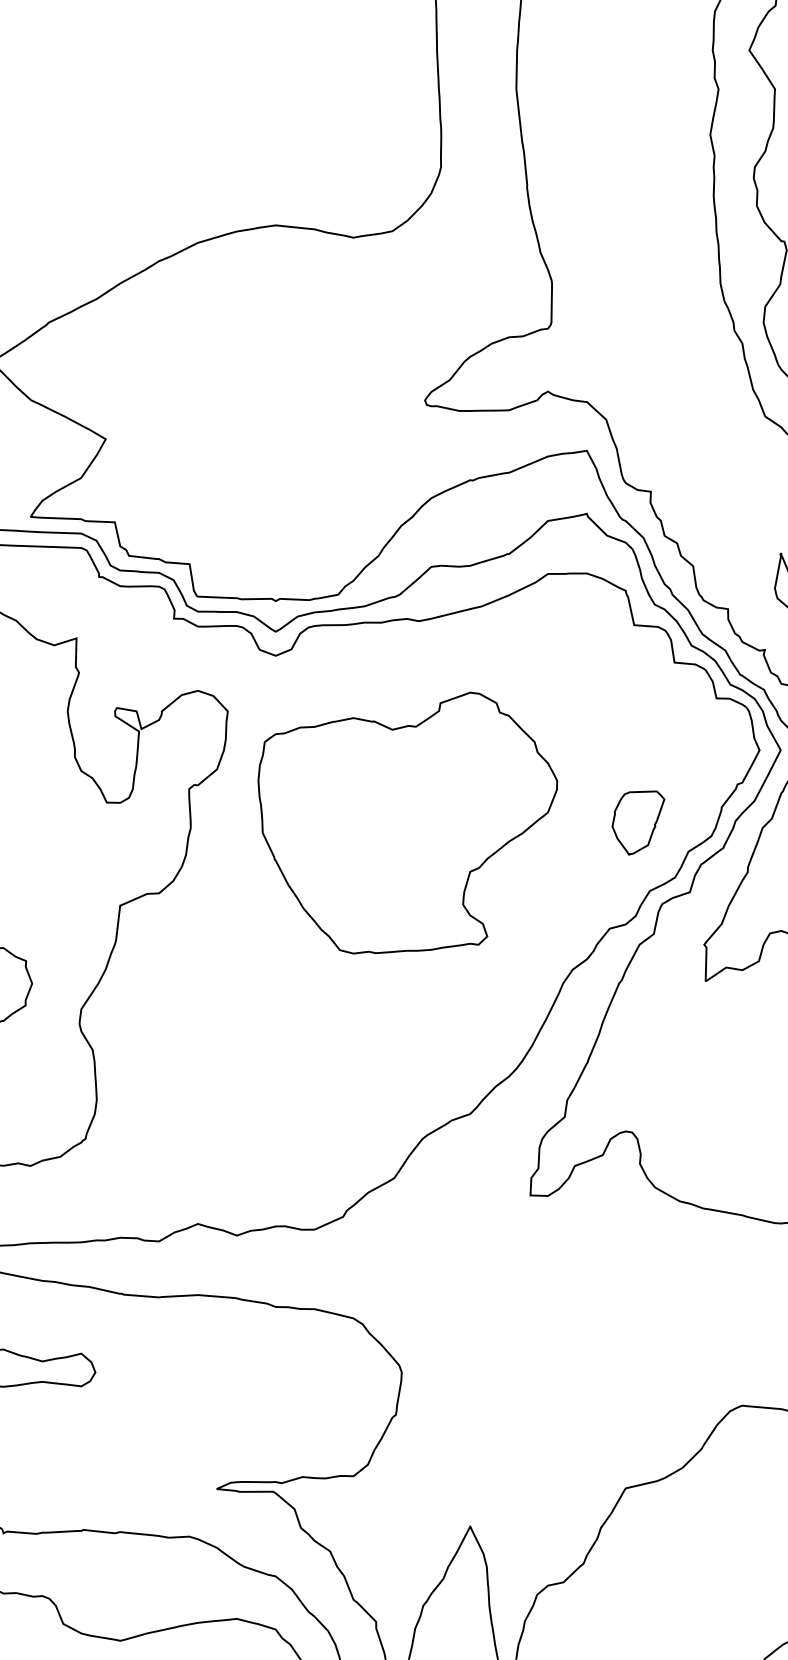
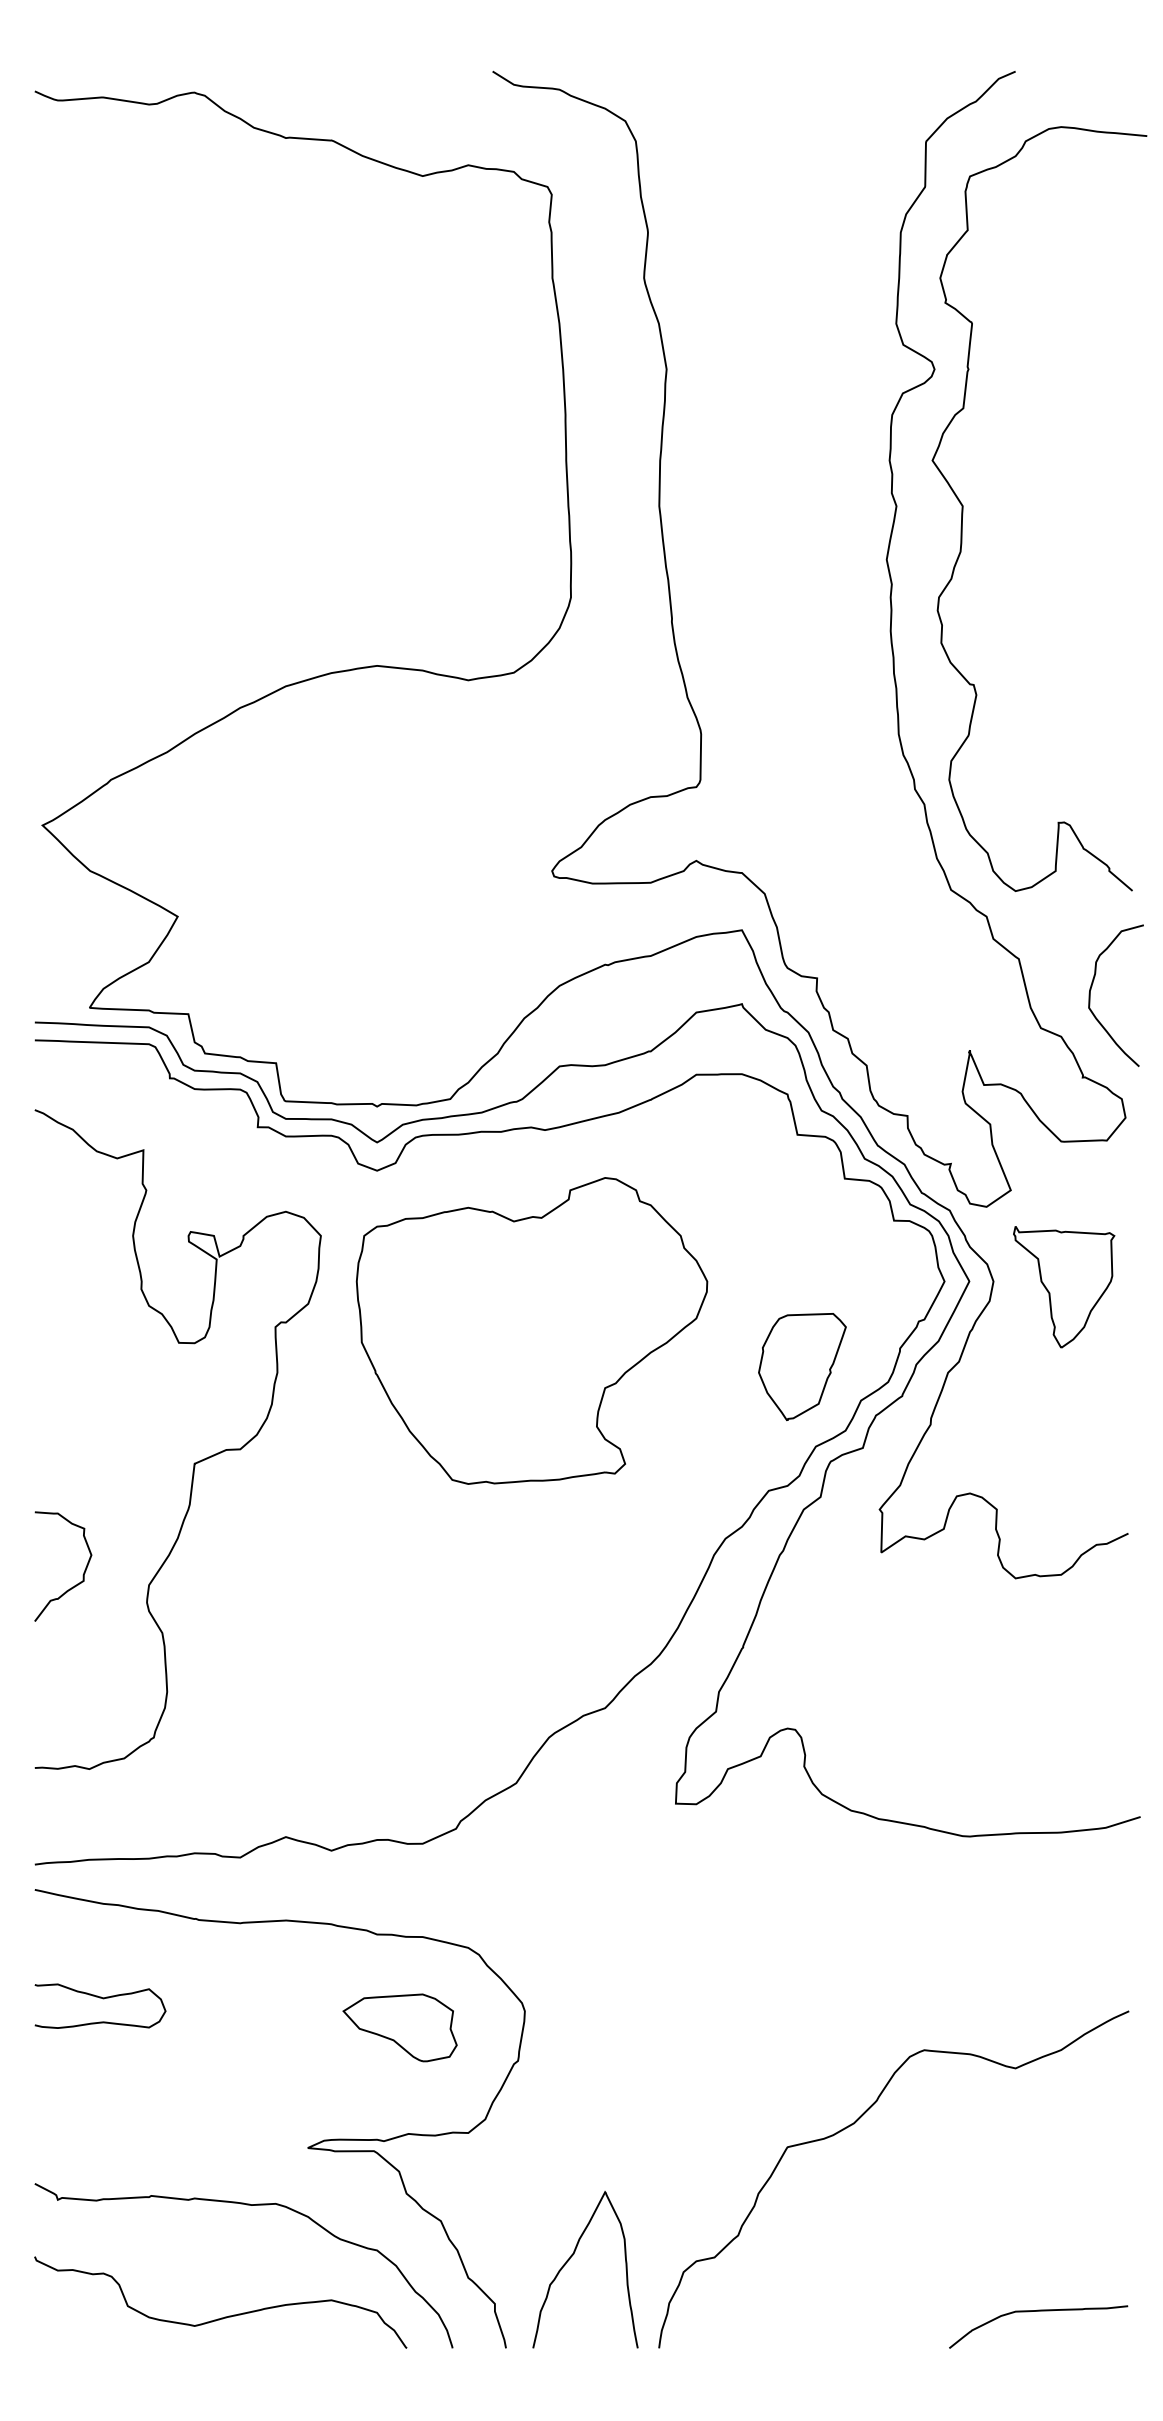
part: (407, 822) -> (531, 1330), moved
part: (638, 822) -> (802, 1366), size x1.43
part: (294, 1386) -> (399, 2027), added

